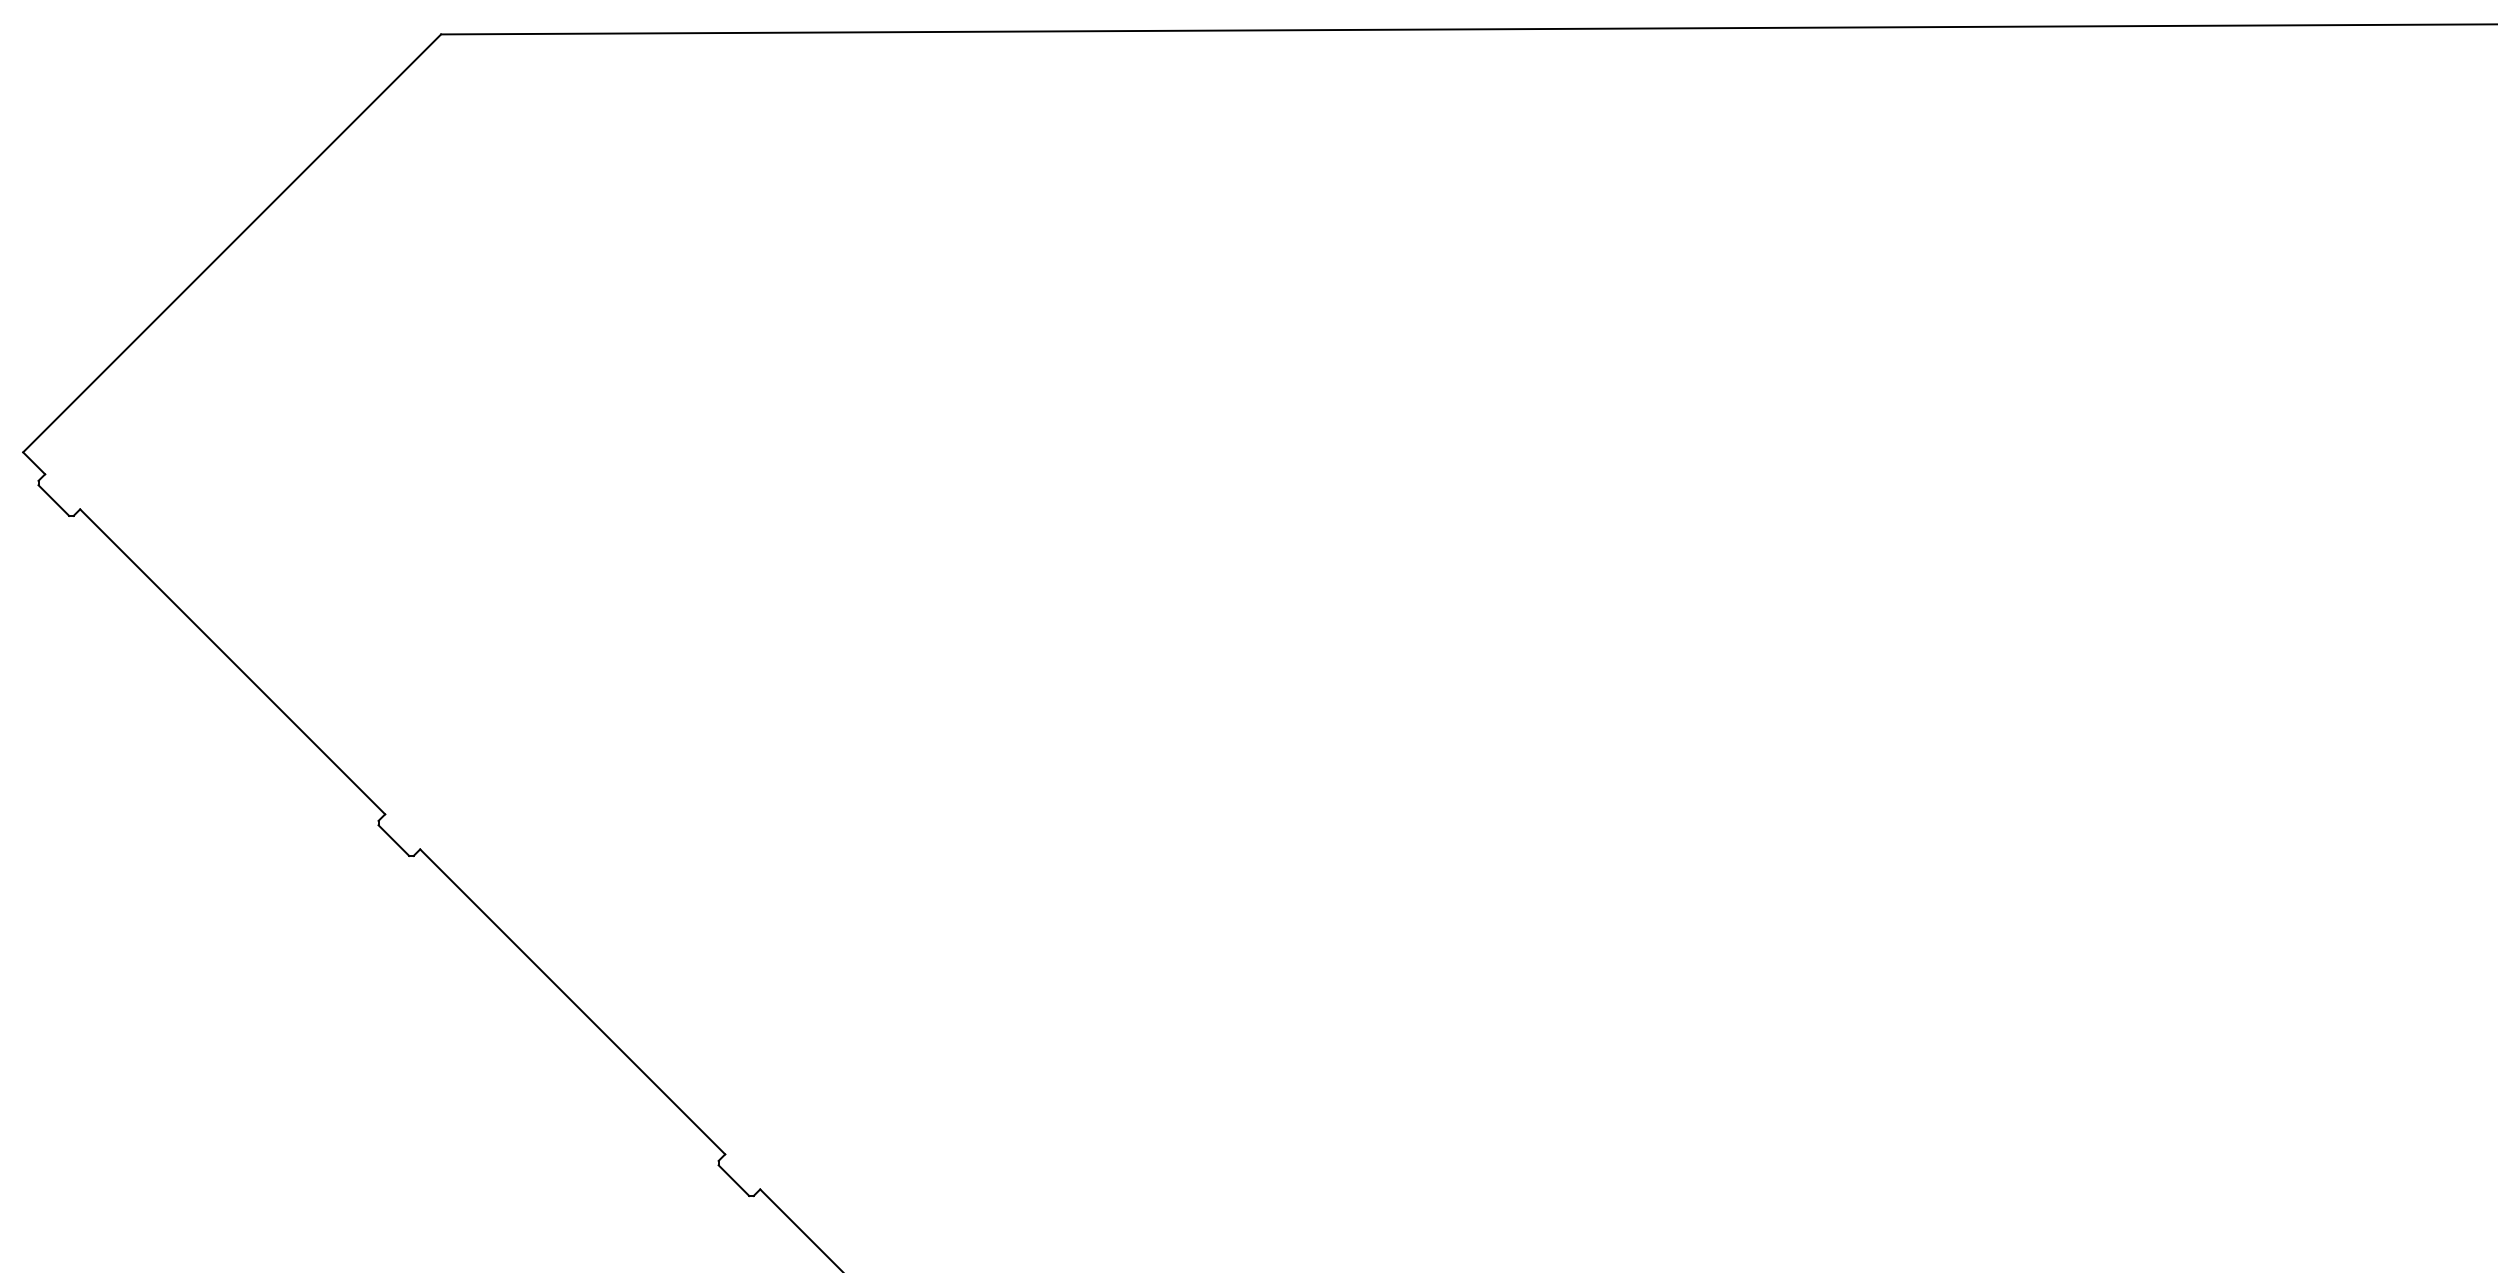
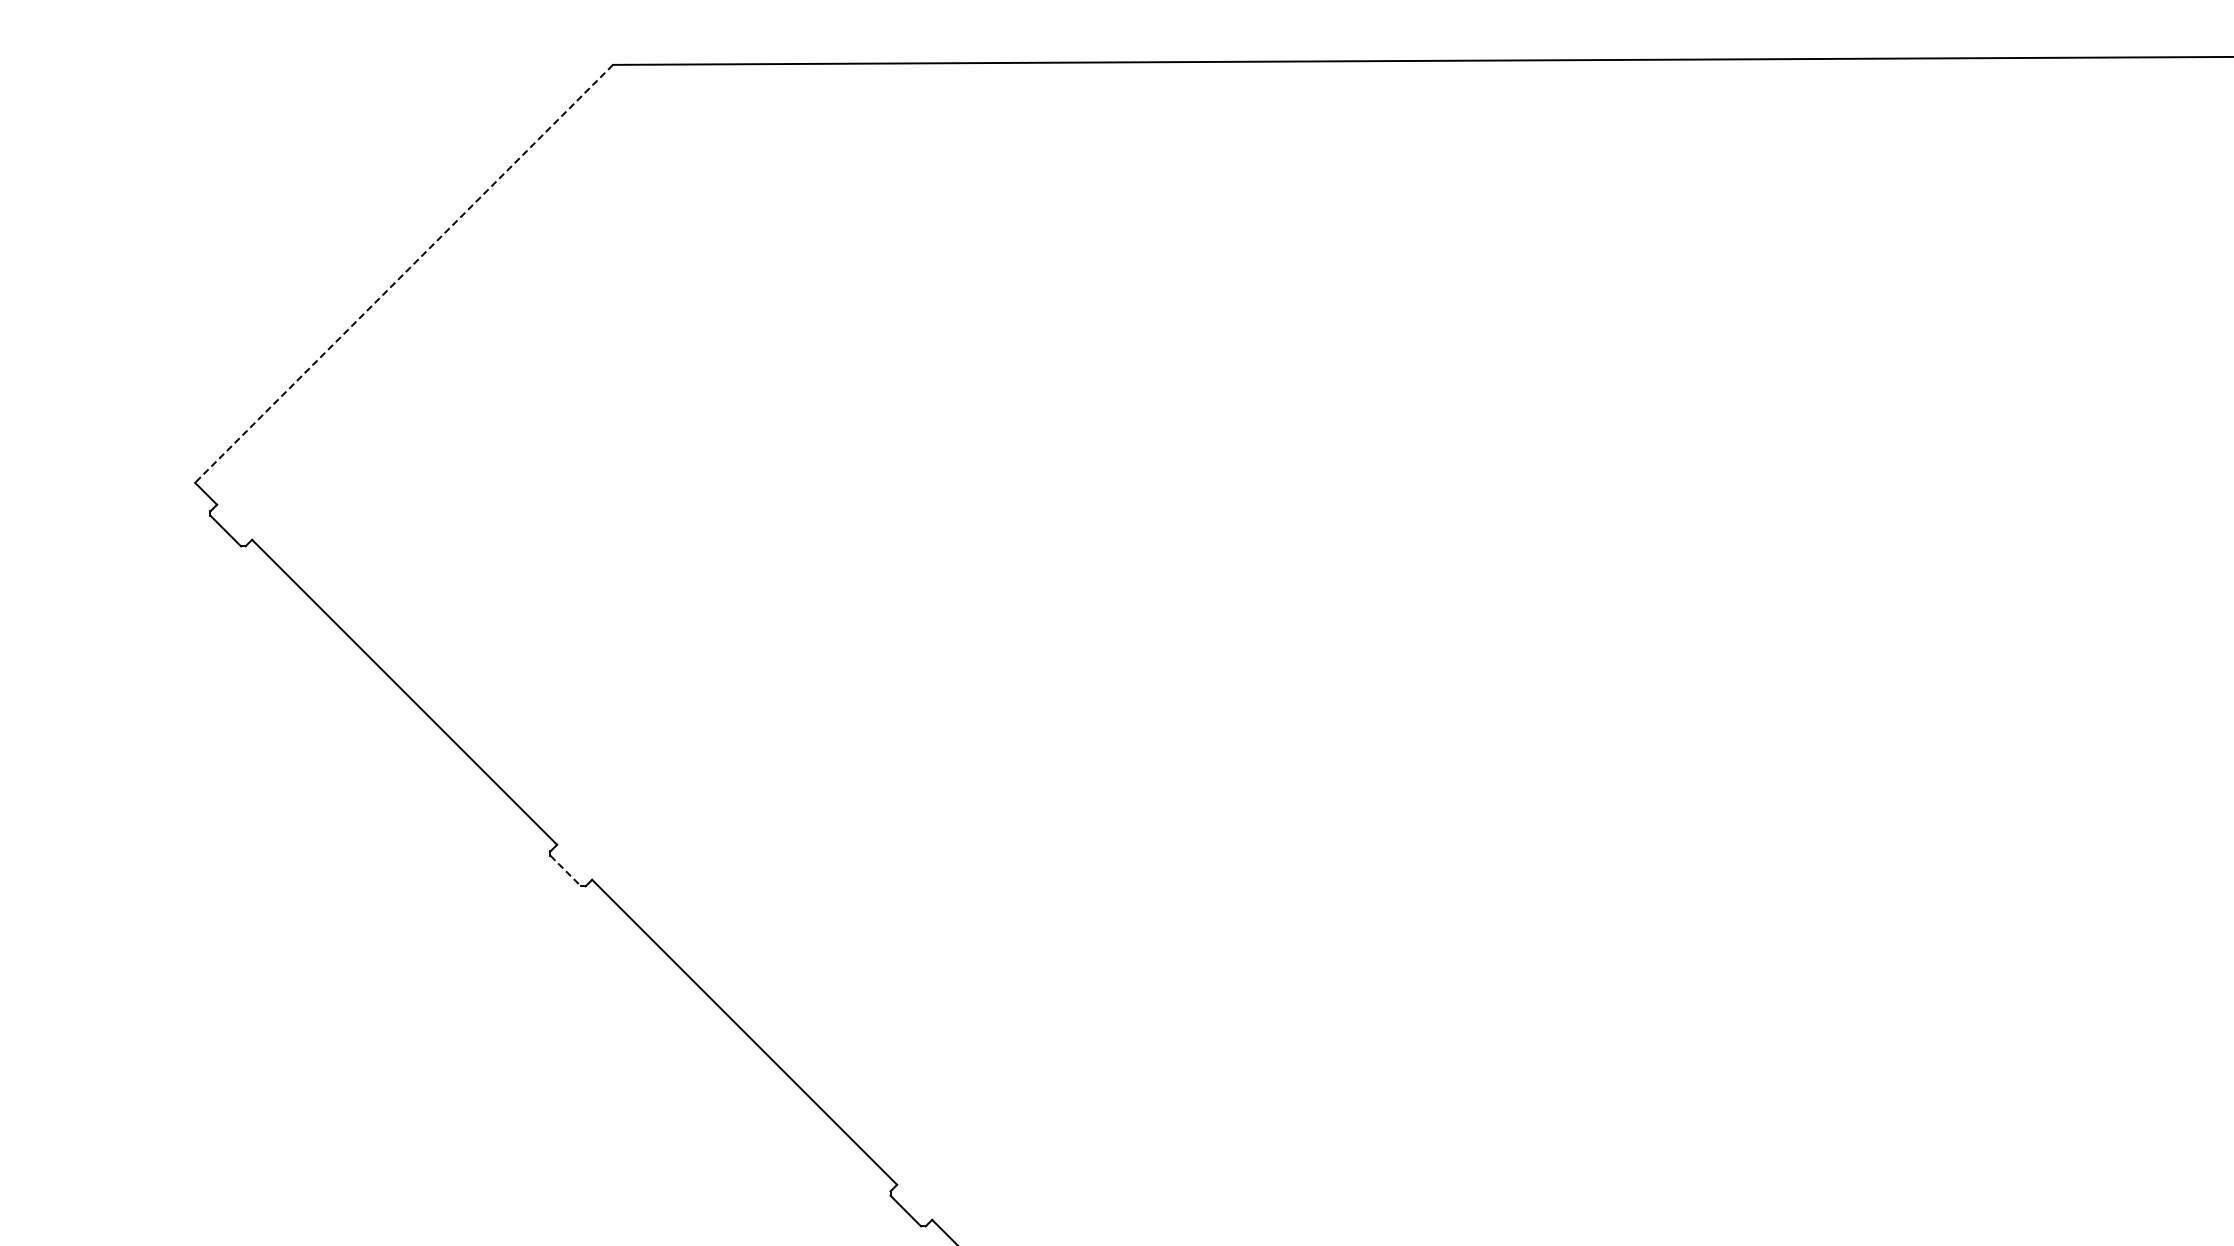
line: (232, 243) -> (404, 273), solid -> dashed
line: (393, 840) -> (565, 870), solid -> dashed

